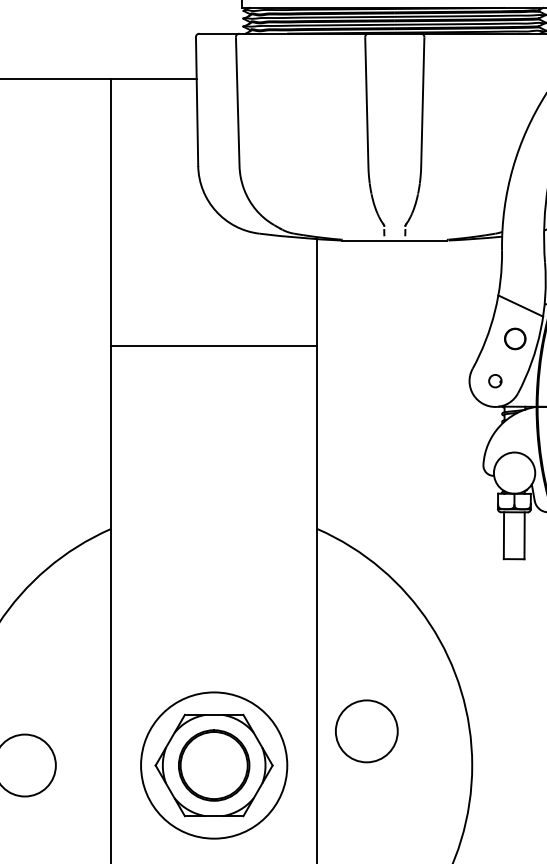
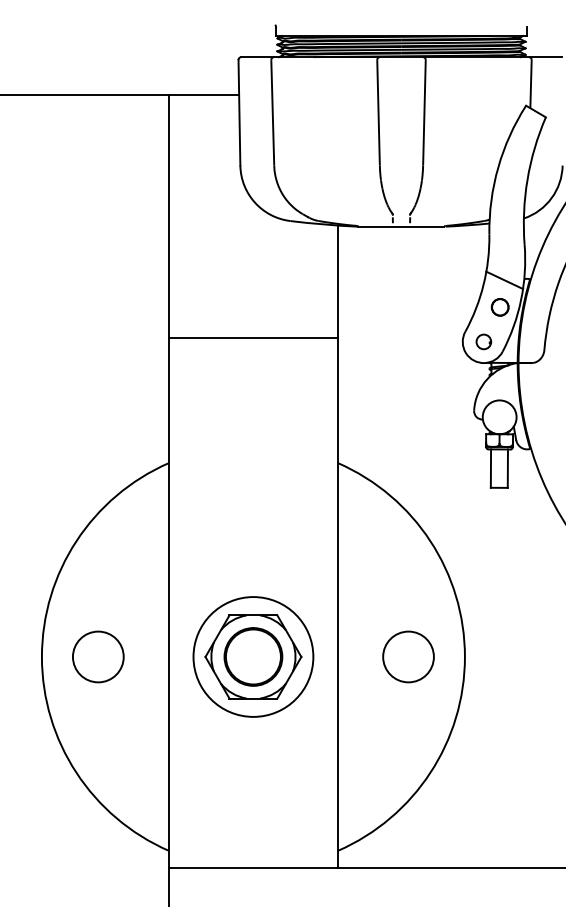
line: (214, 346) -> (253, 338), moved
part: (494, 380) -> (483, 341), size x1.43
circle: (366, 730) -> (408, 656), moved

